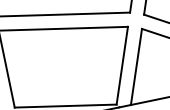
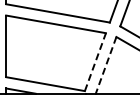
line: (122, 66) -> (95, 62), solid -> dashed
line: (135, 67) -> (105, 65), solid -> dashed

